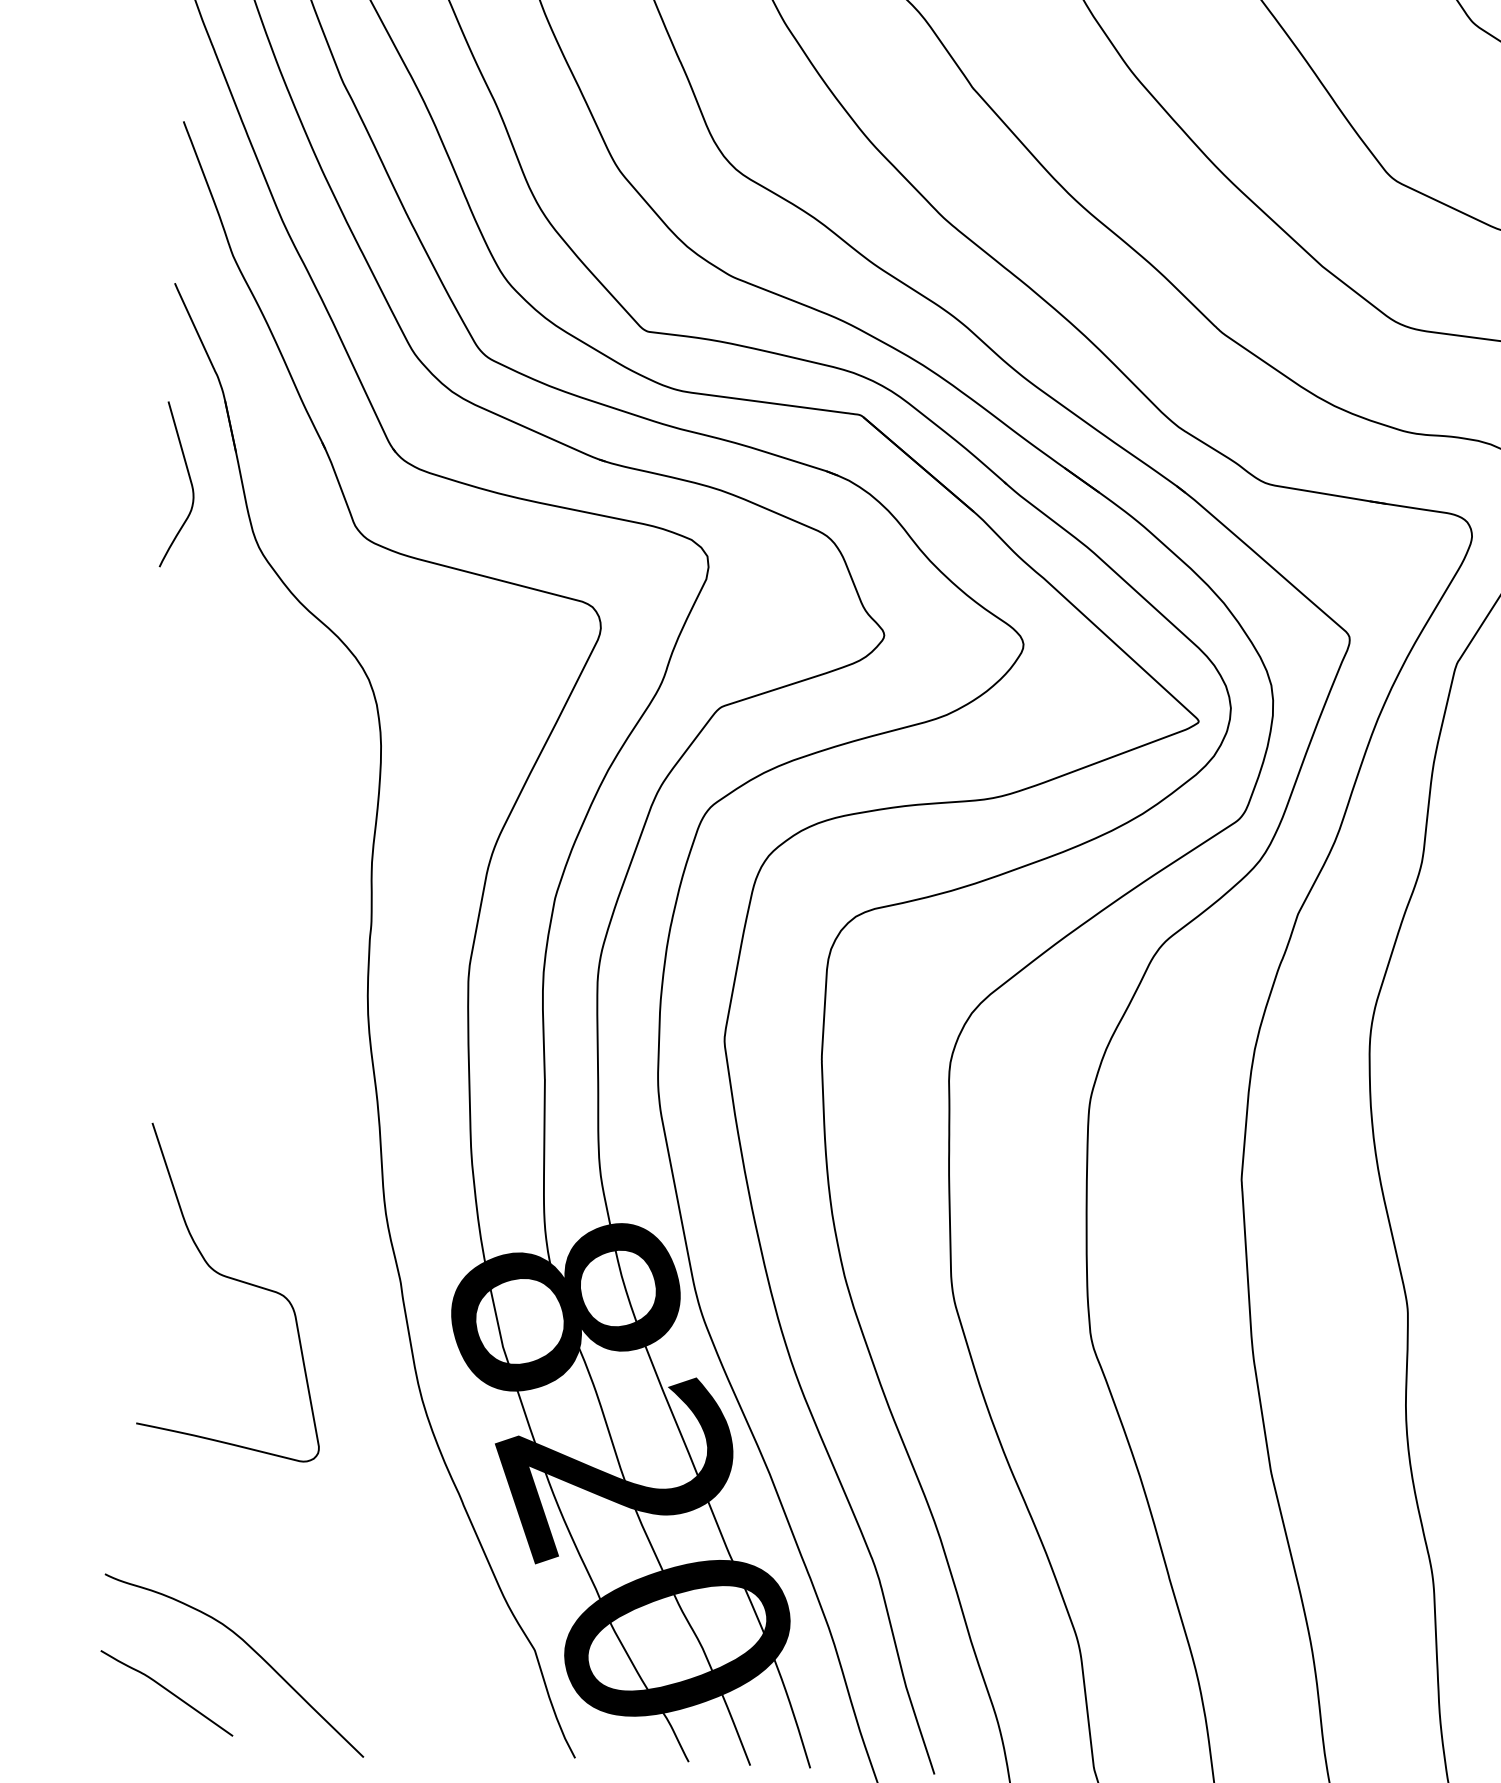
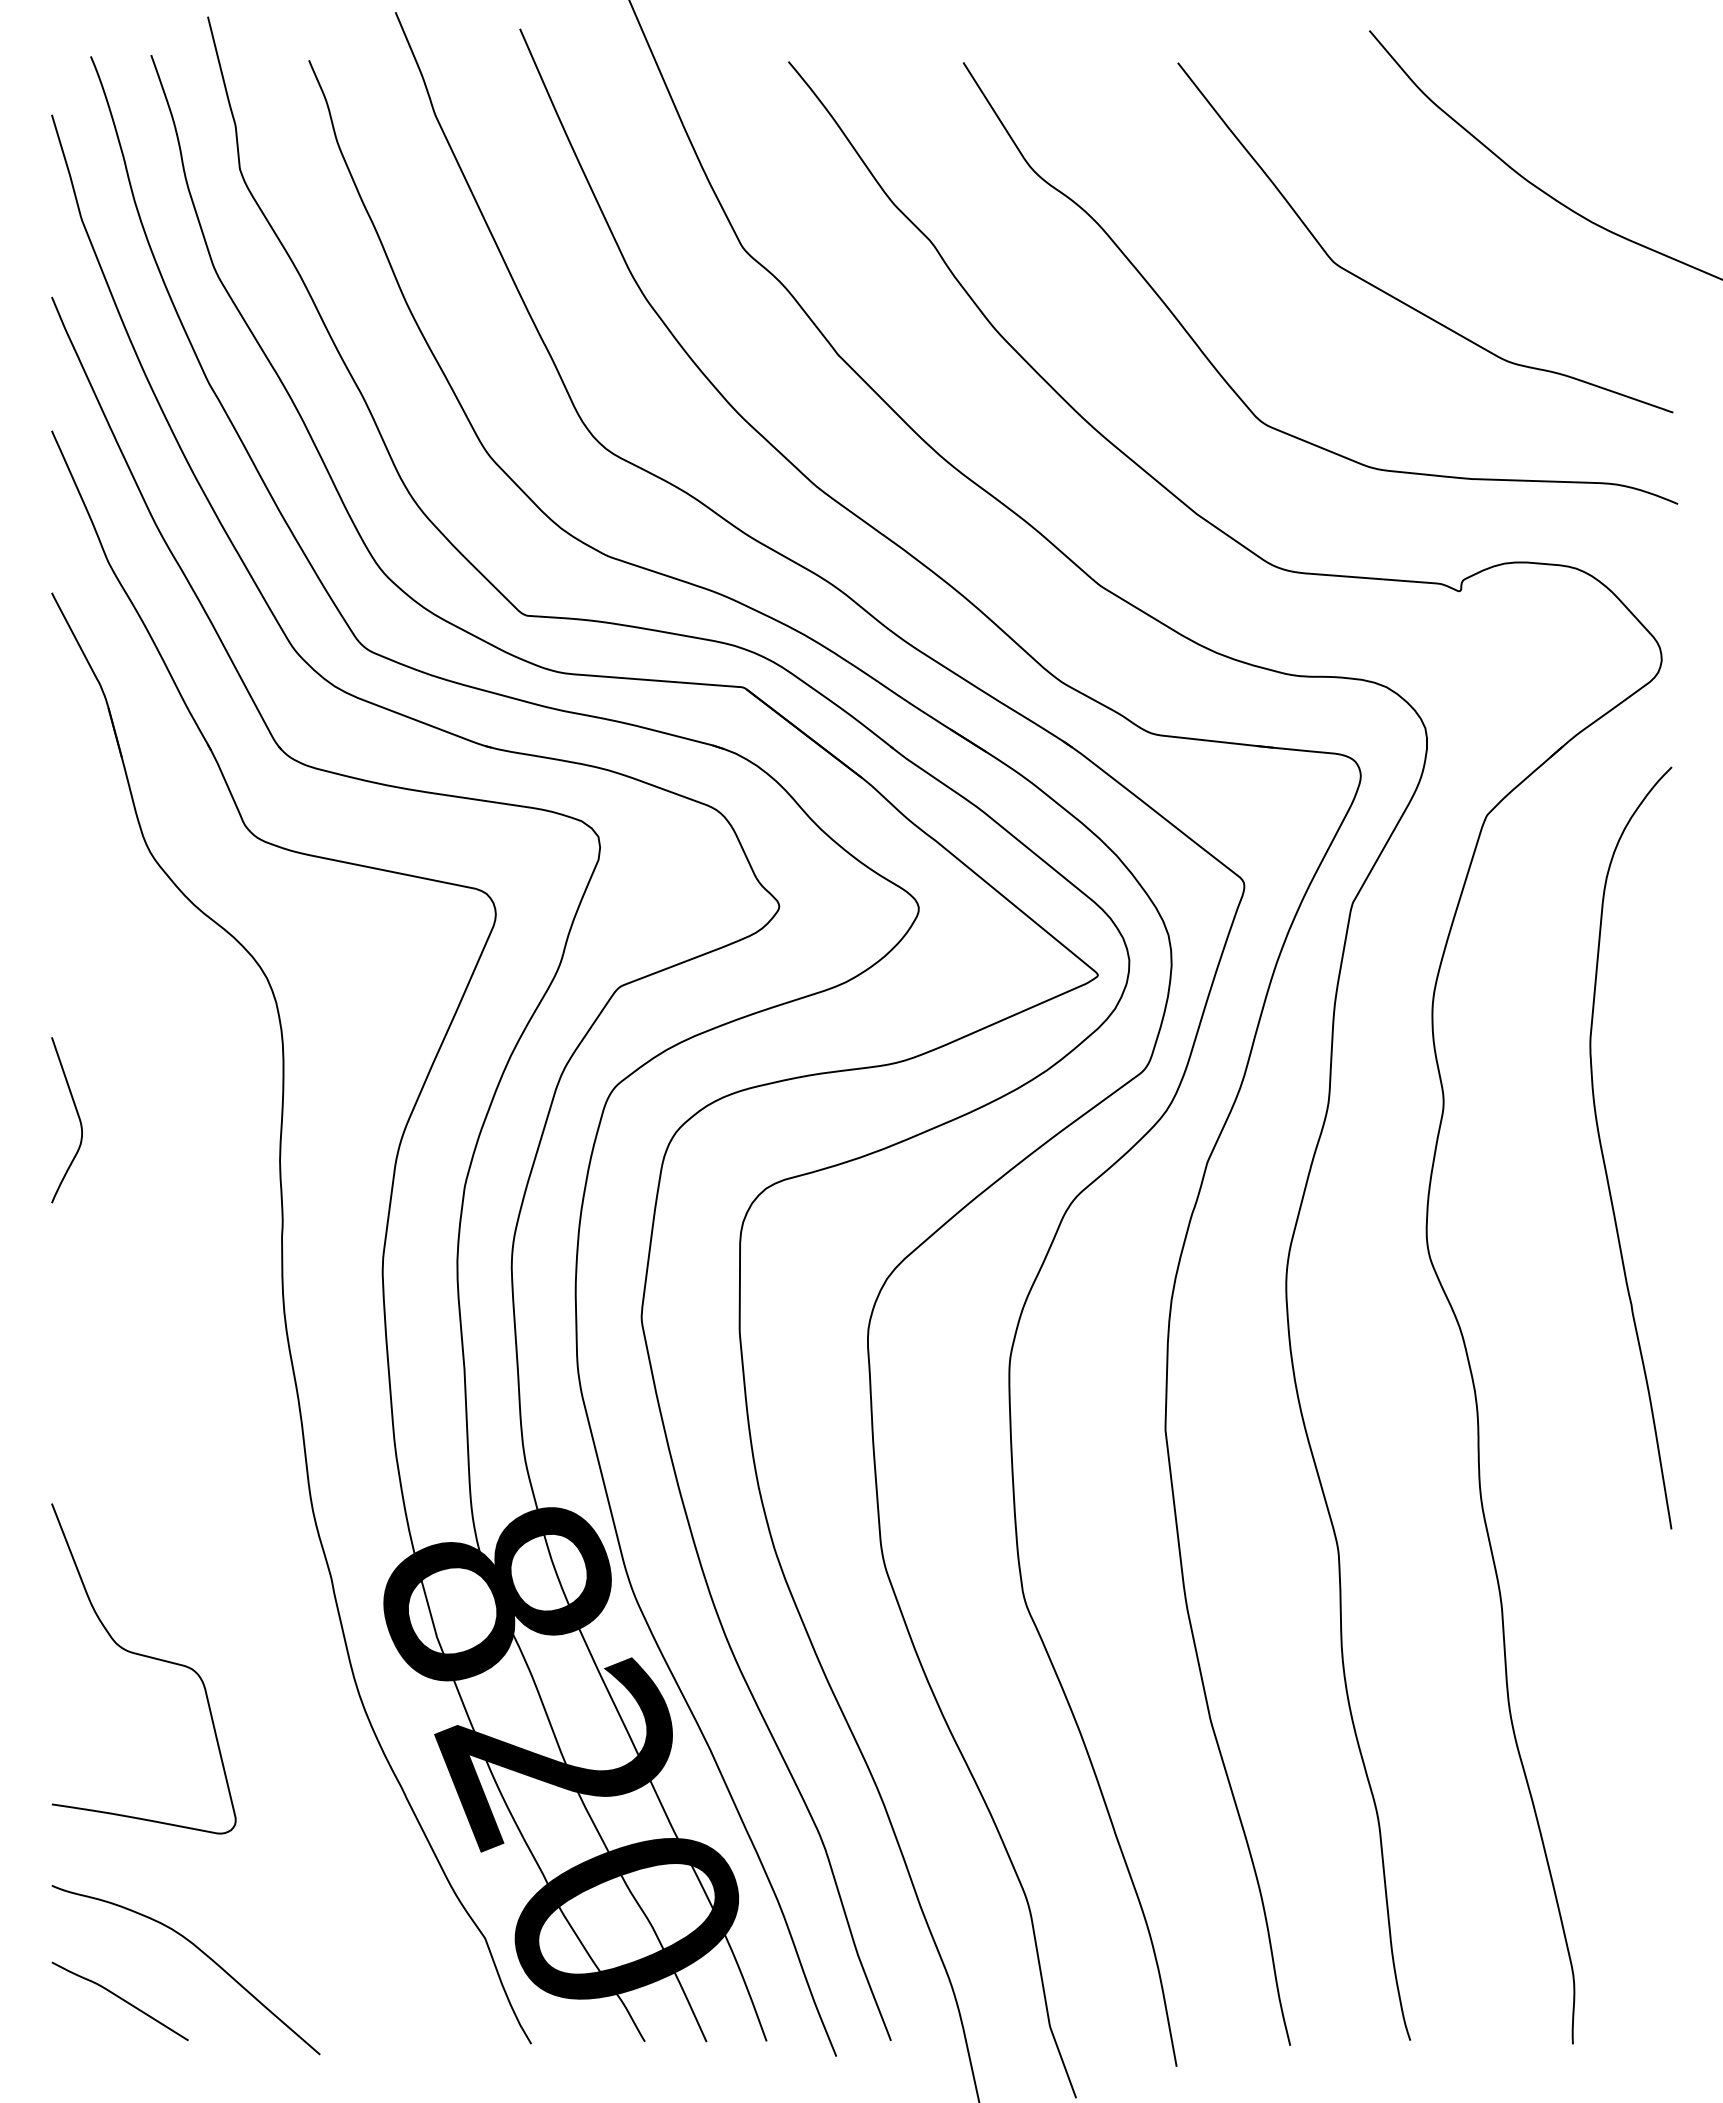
curve: (189, 481) -> (77, 1116), moved
curve: (238, 1281) -> (146, 1657), moved

